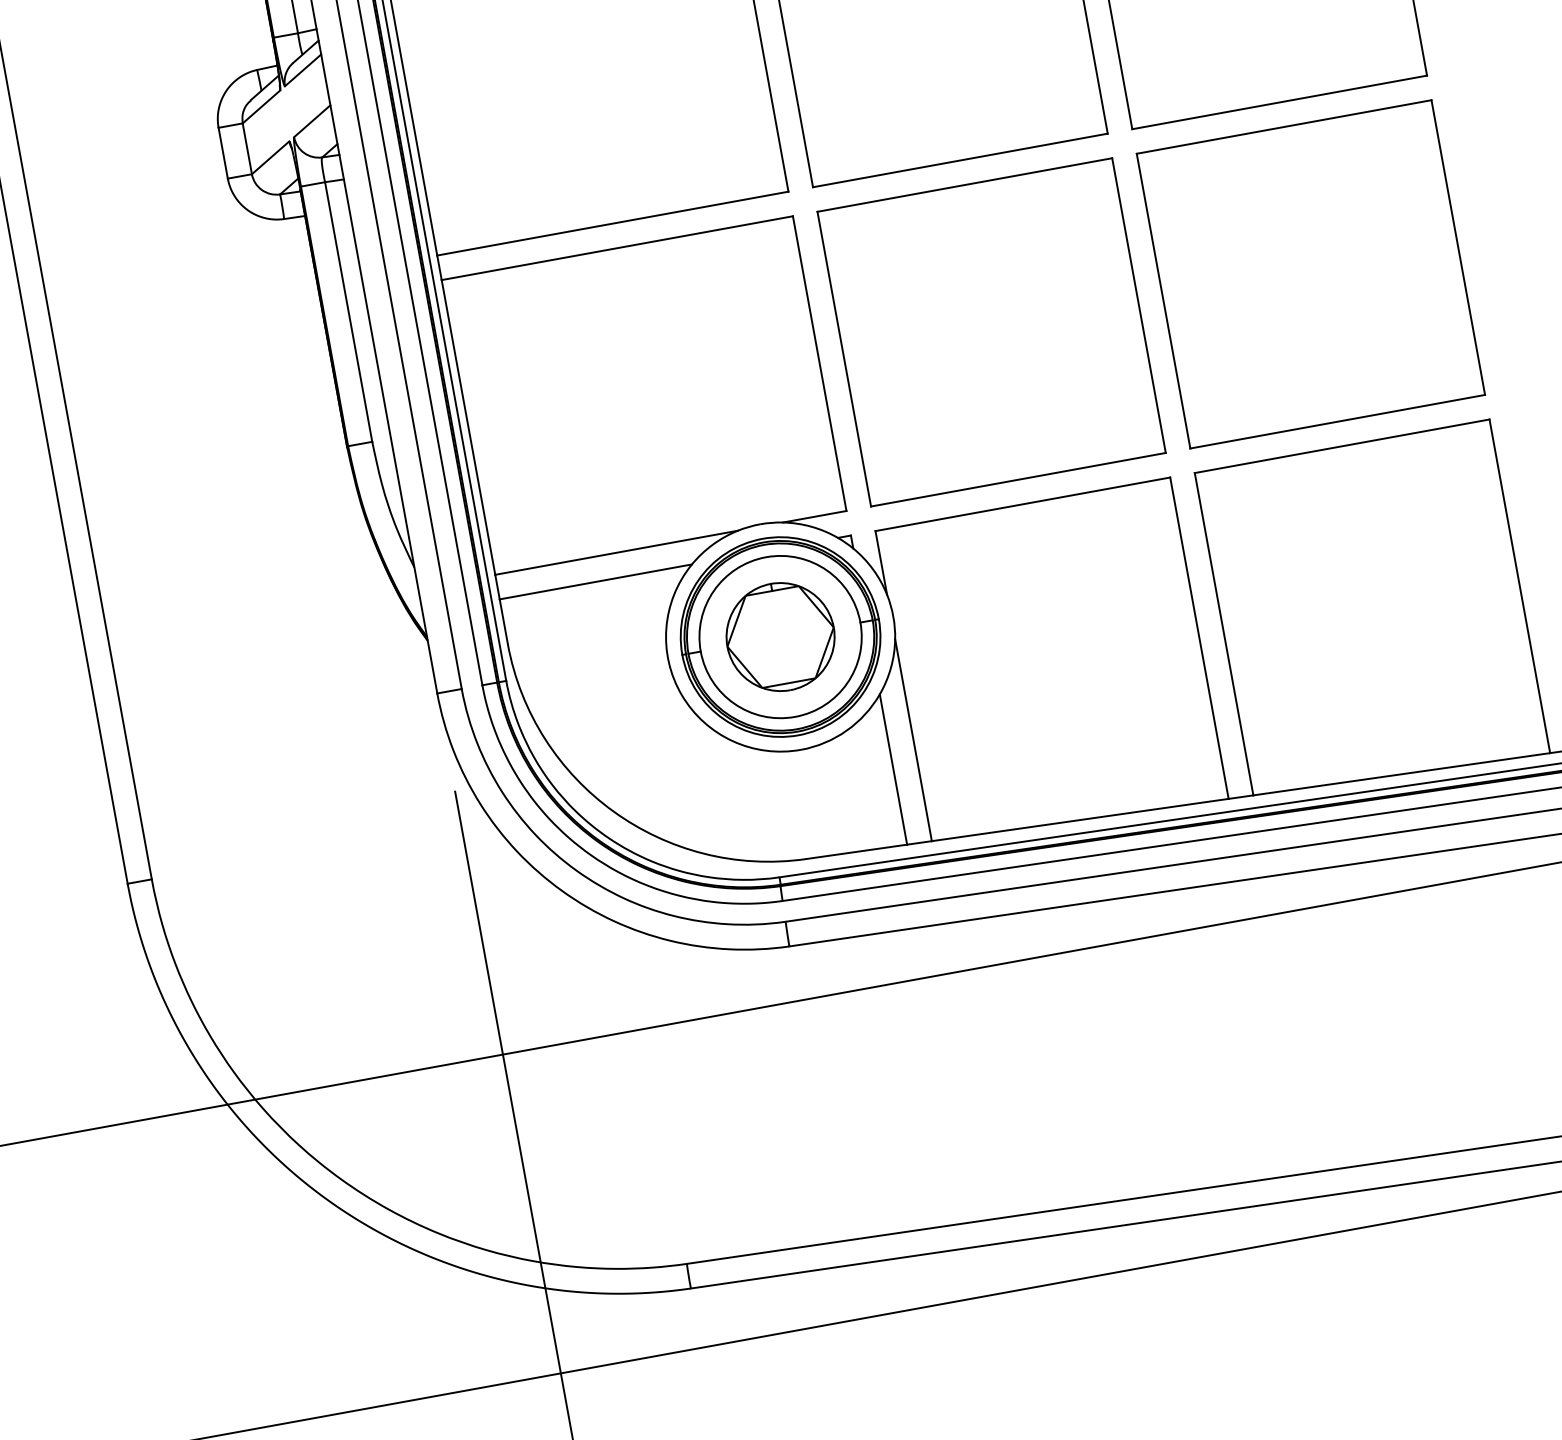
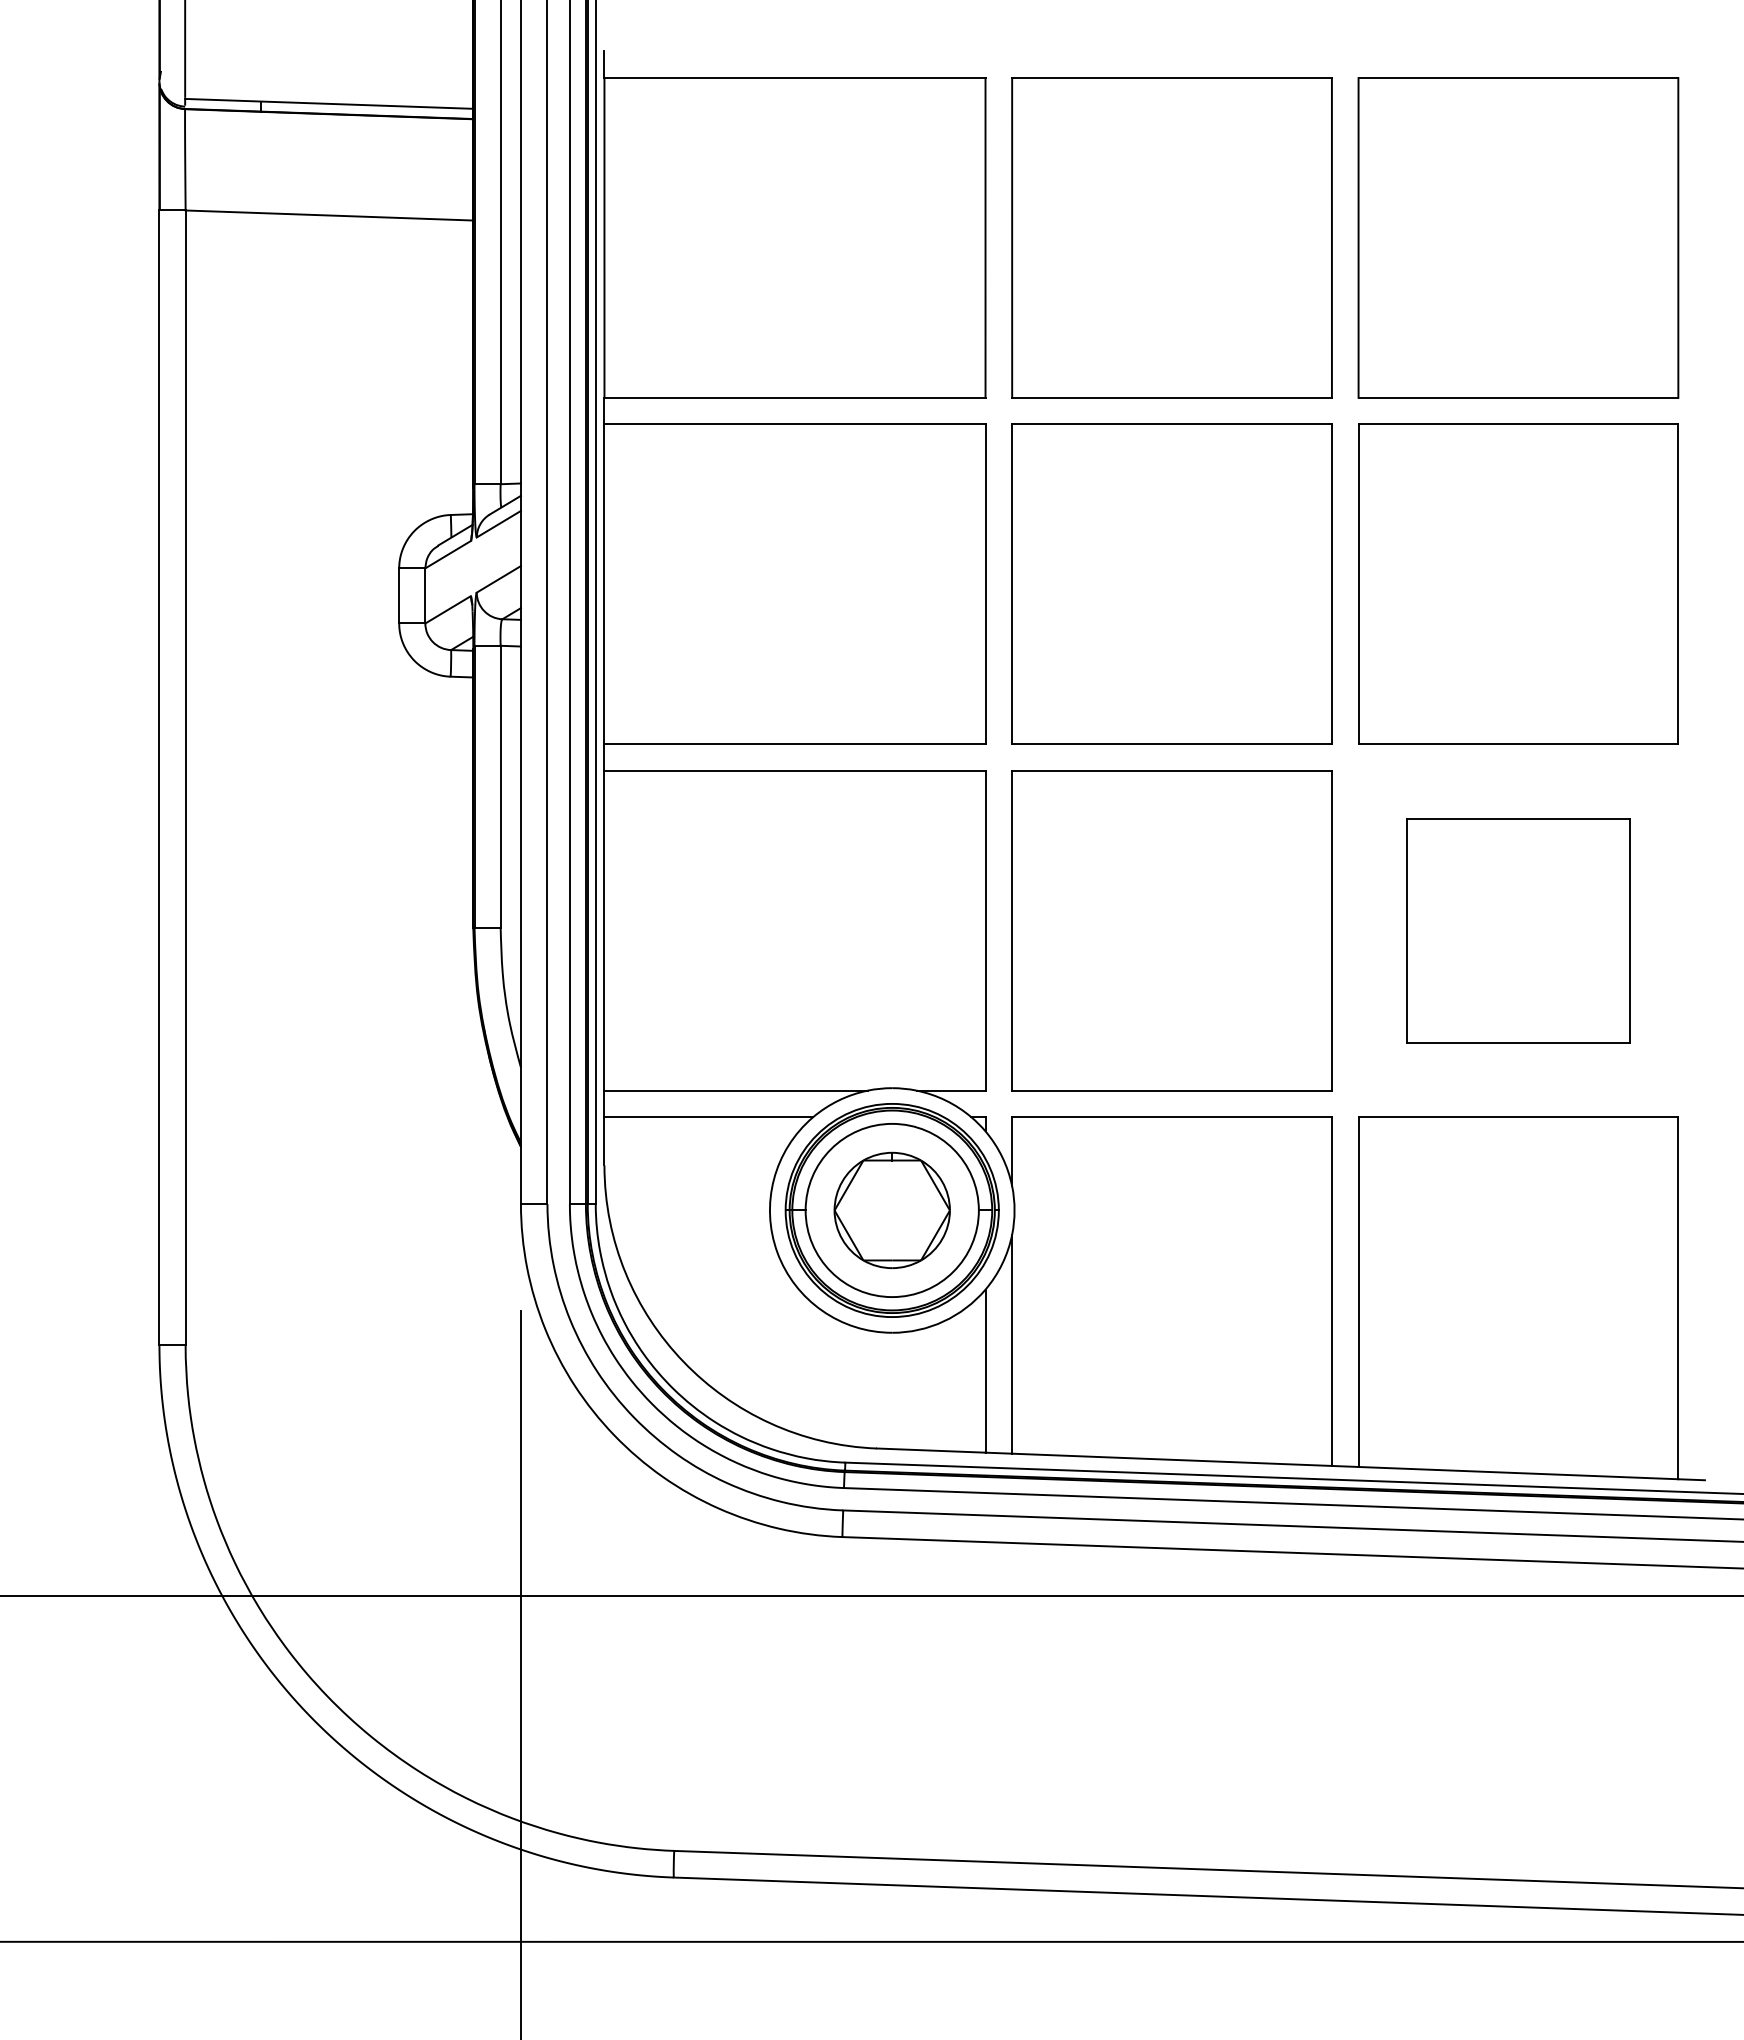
part: (1310, 274) -> (1518, 930), size x0.7

